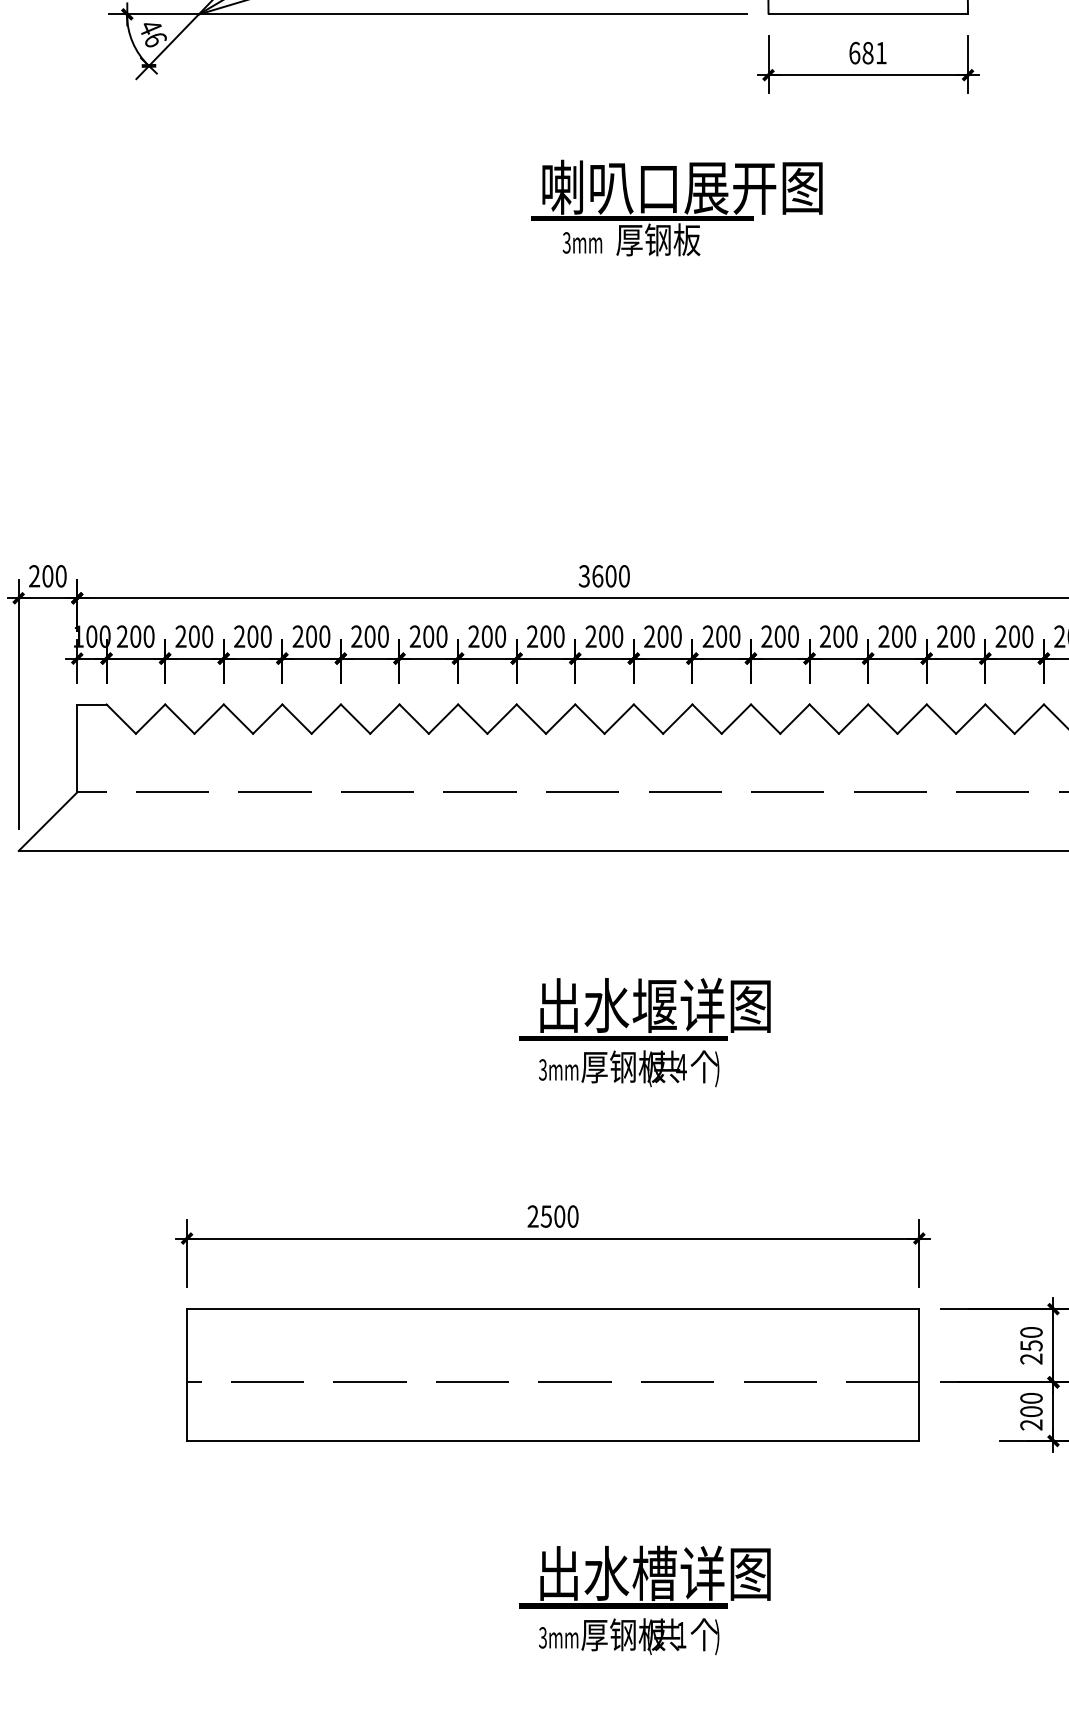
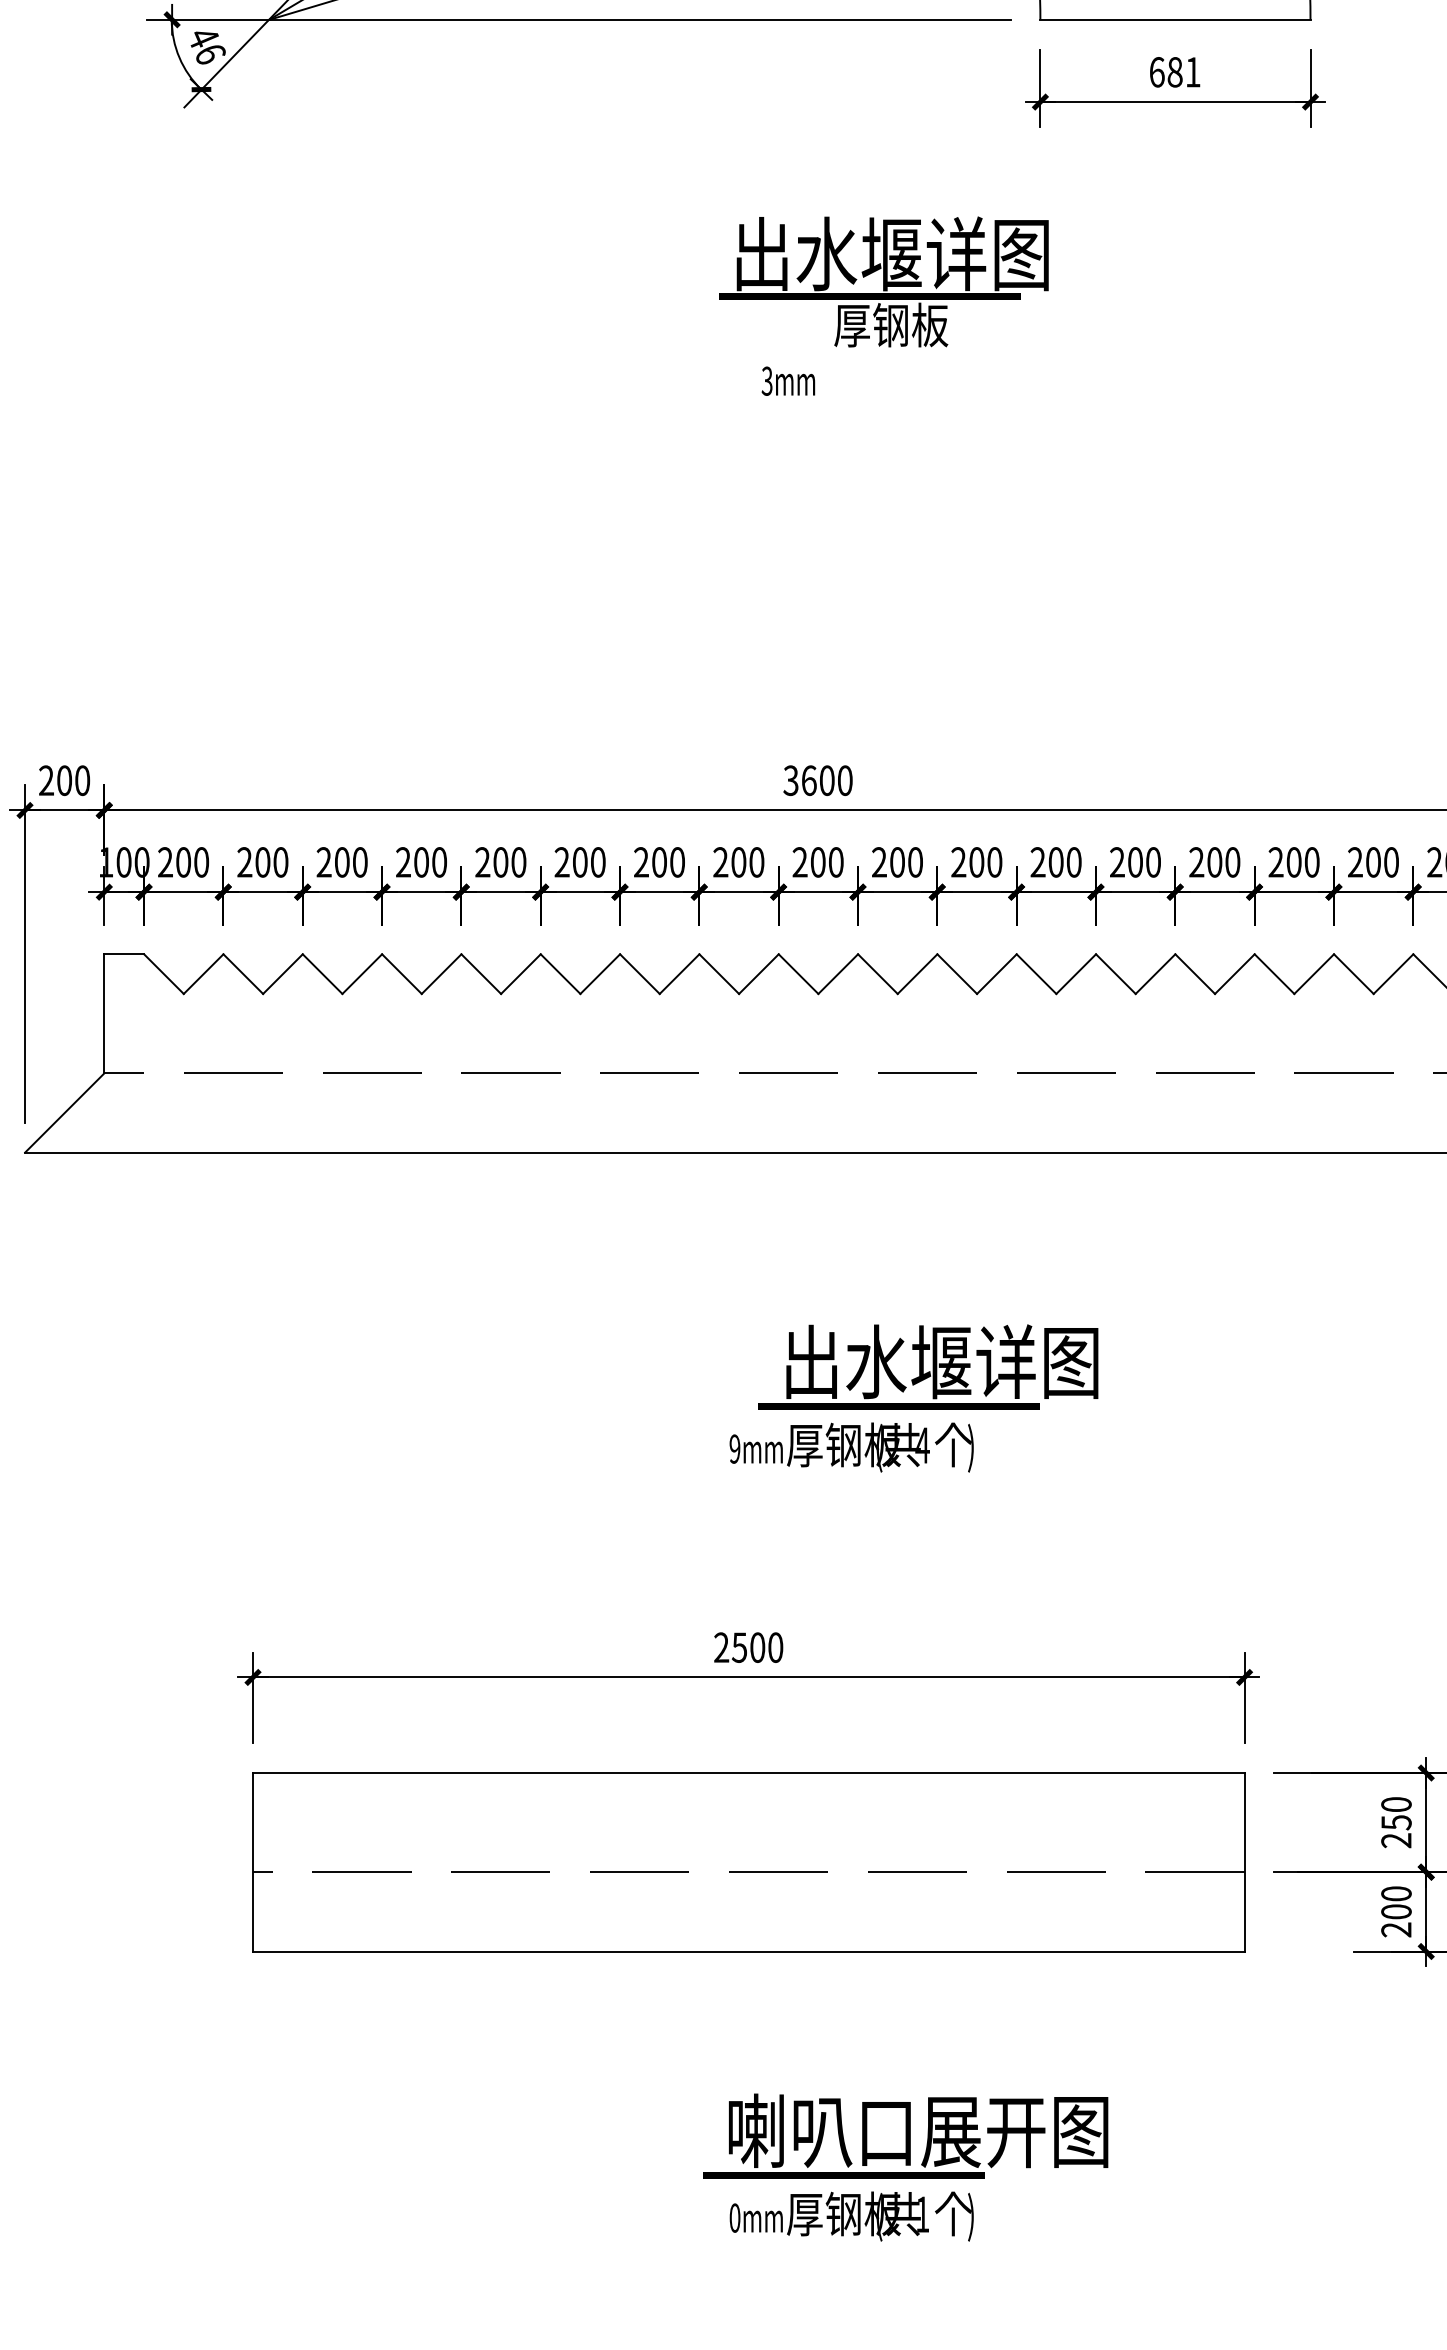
text: (682, 186) -> (923, 253), 喇叭口展开图 -> 出水堰详图
text: (582, 242) -> (788, 380), moved
text: (645, 1008) -> (928, 1366), moved
text: (542, 1070) -> (734, 1449), 3mm -> 9mm
text: (678, 1573) -> (918, 2130), 出水槽详图 -> 喇叭口展开图
text: (542, 1637) -> (734, 2217), 3mm -> 0mm

